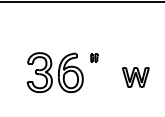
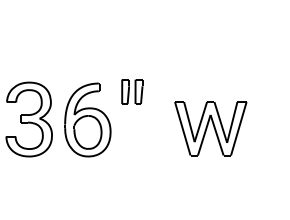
part: (94, 57) -> (132, 90), size x1.67
part: (135, 77) -> (210, 128), size x1.43

